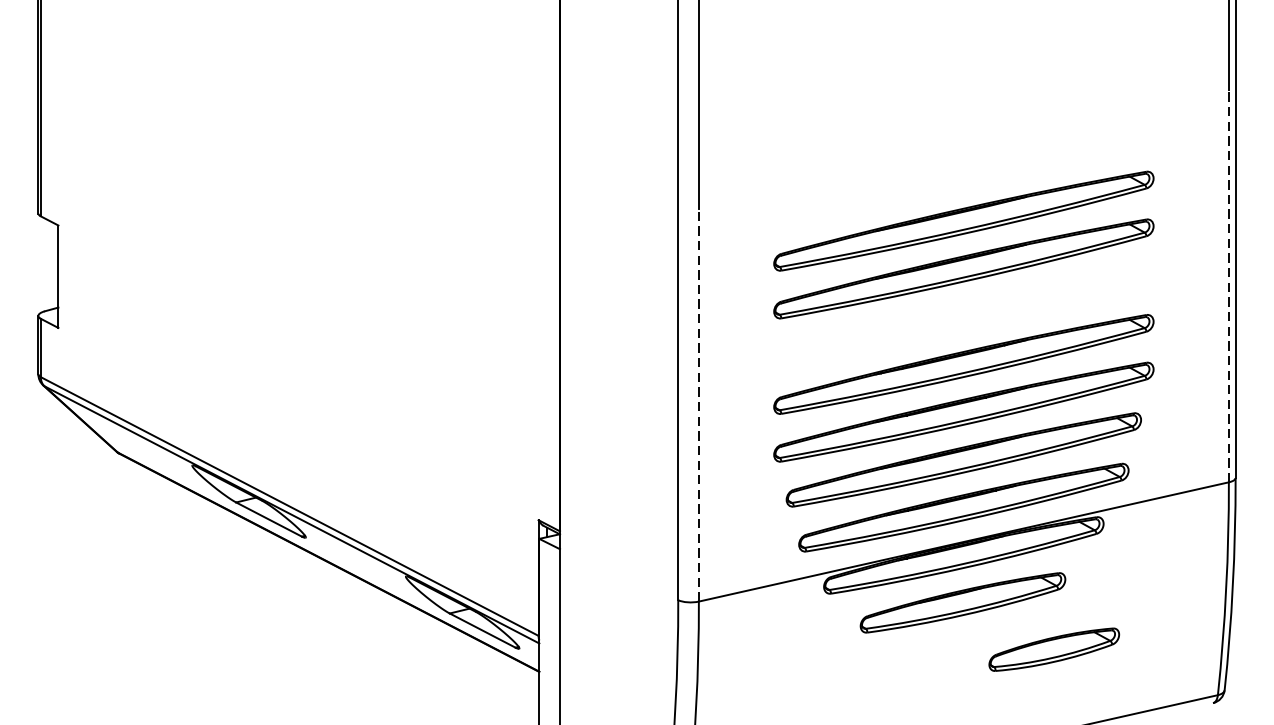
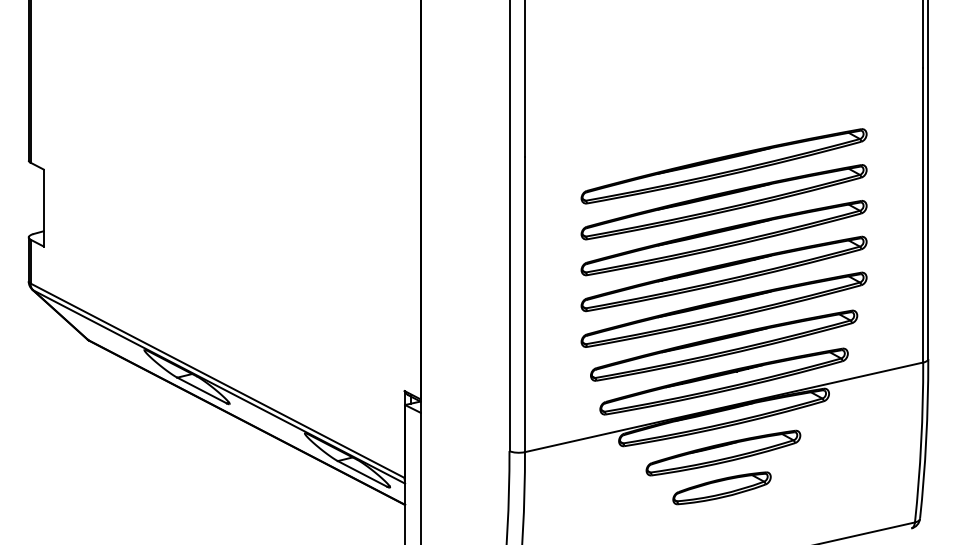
line: (1229, 285) -> (923, 214), dashed -> solid
part: (963, 317) -> (723, 238), added
line: (699, 405) -> (525, 304), dashed -> solid
part: (1053, 649) -> (721, 488), moved

